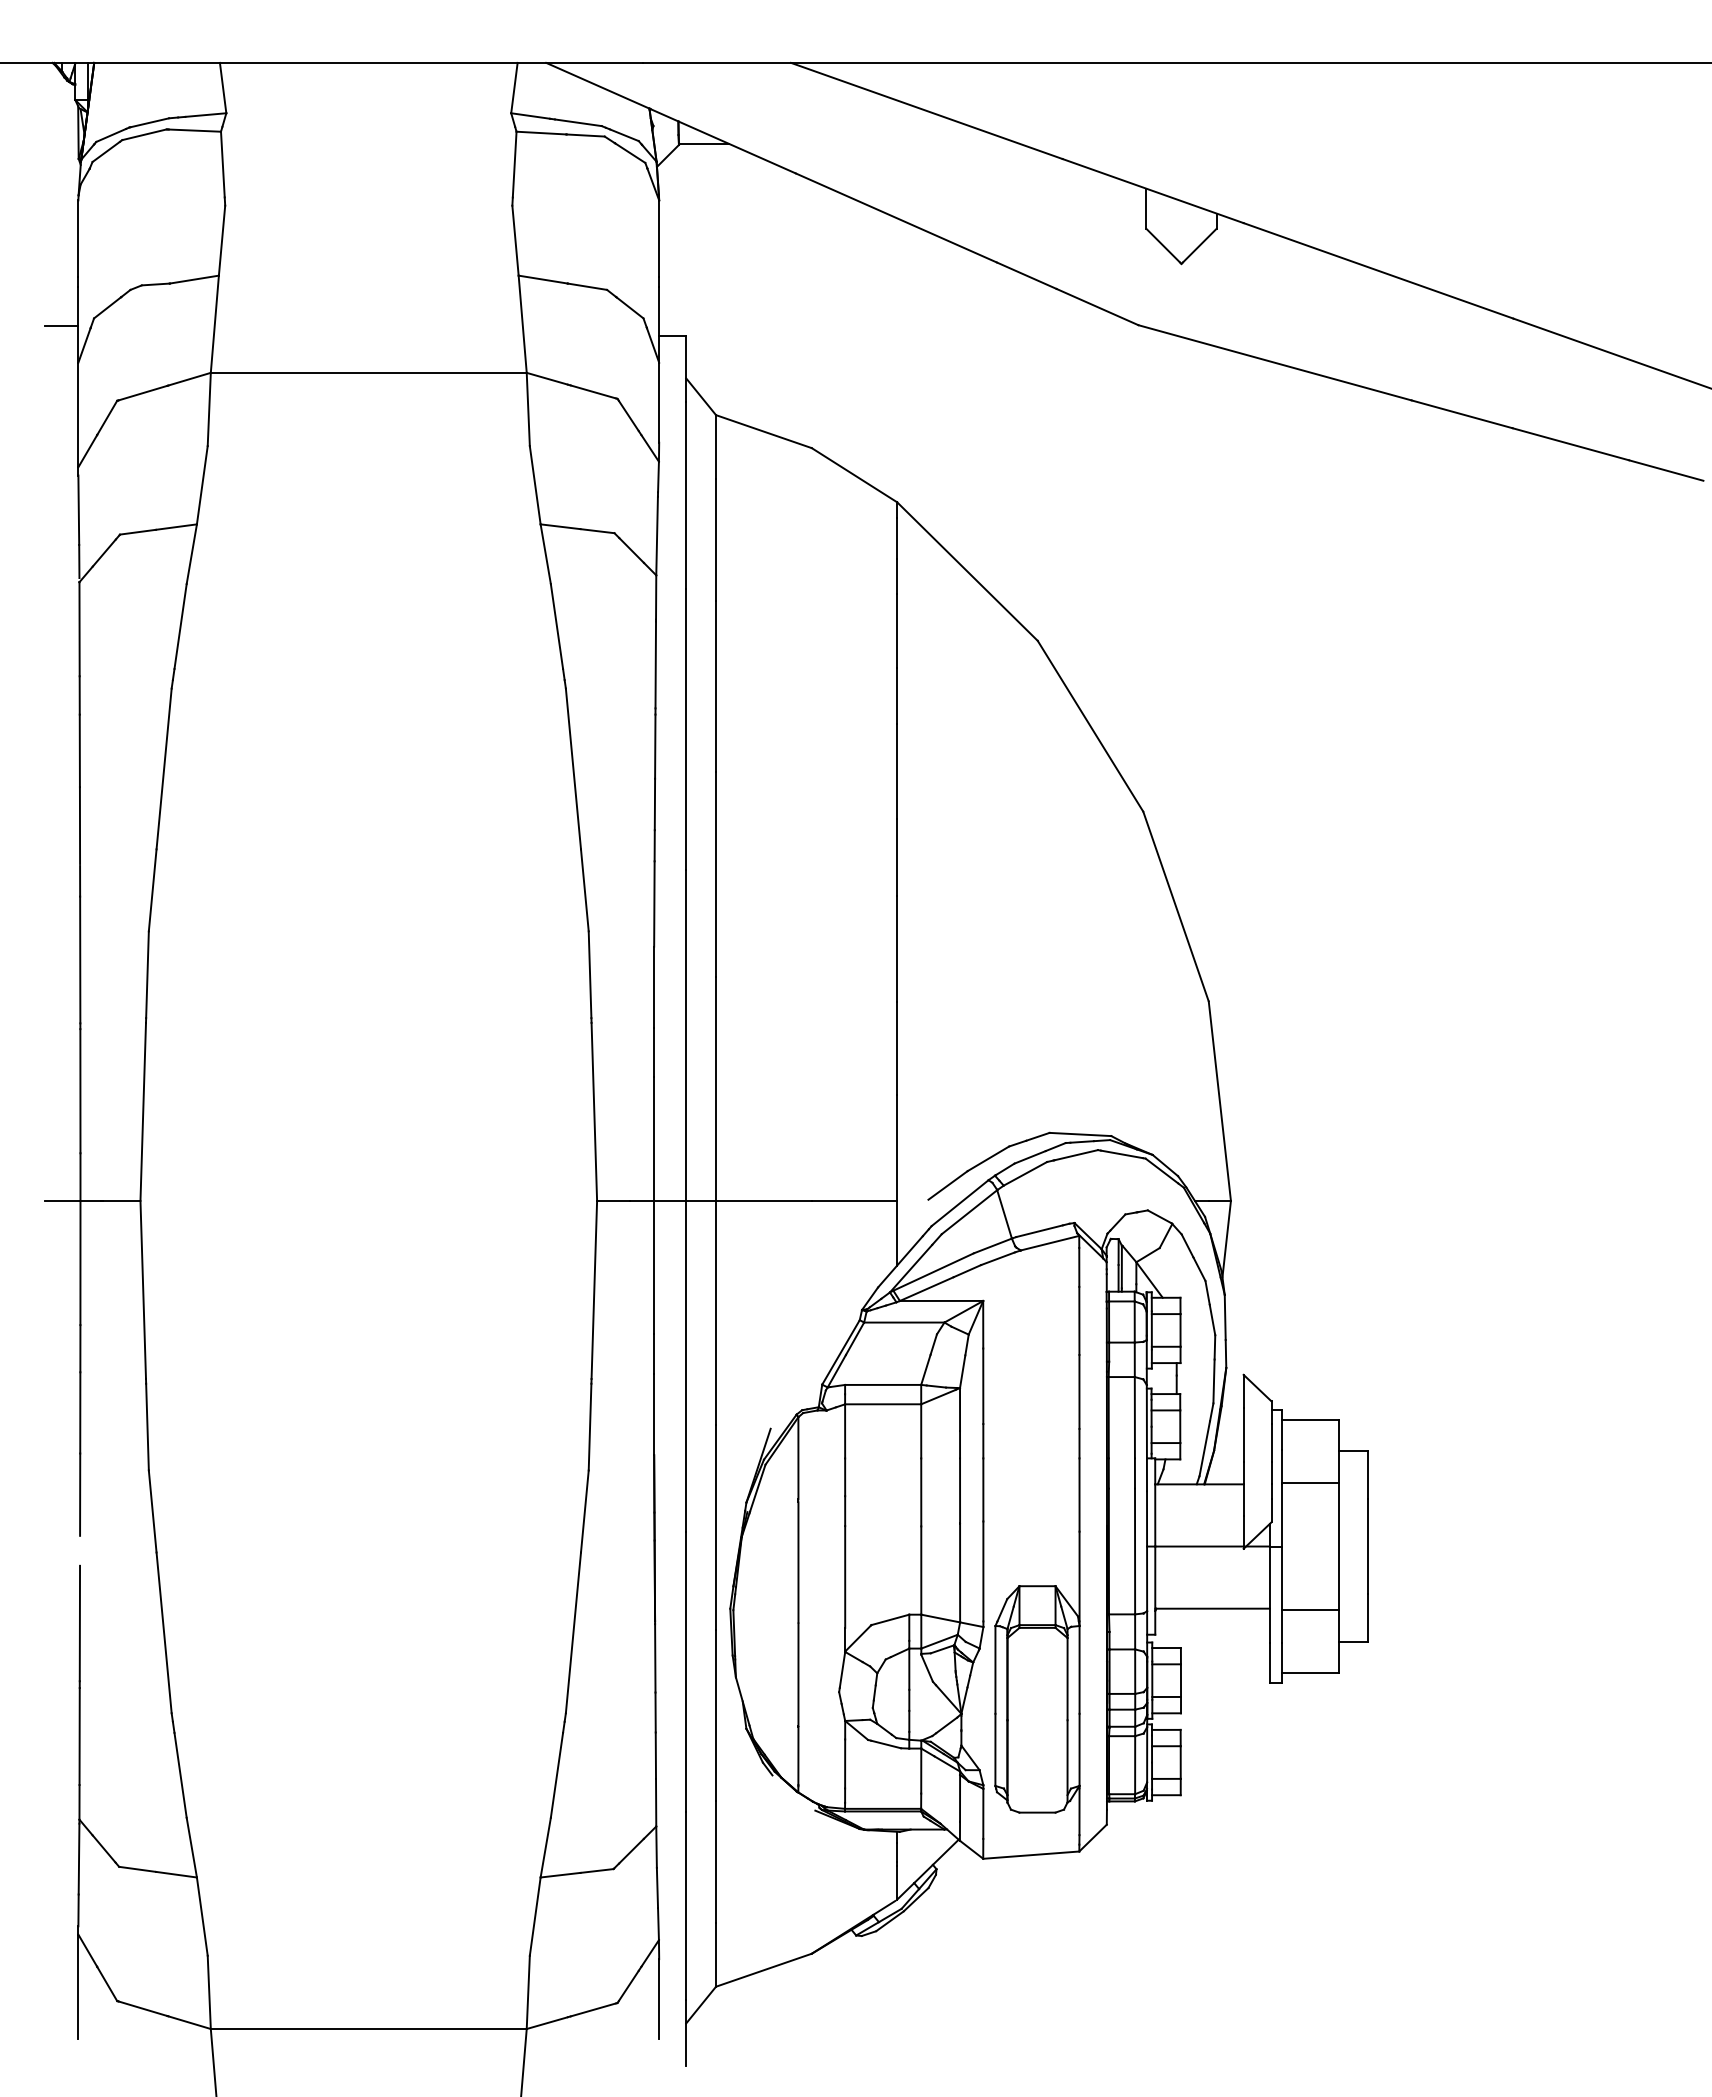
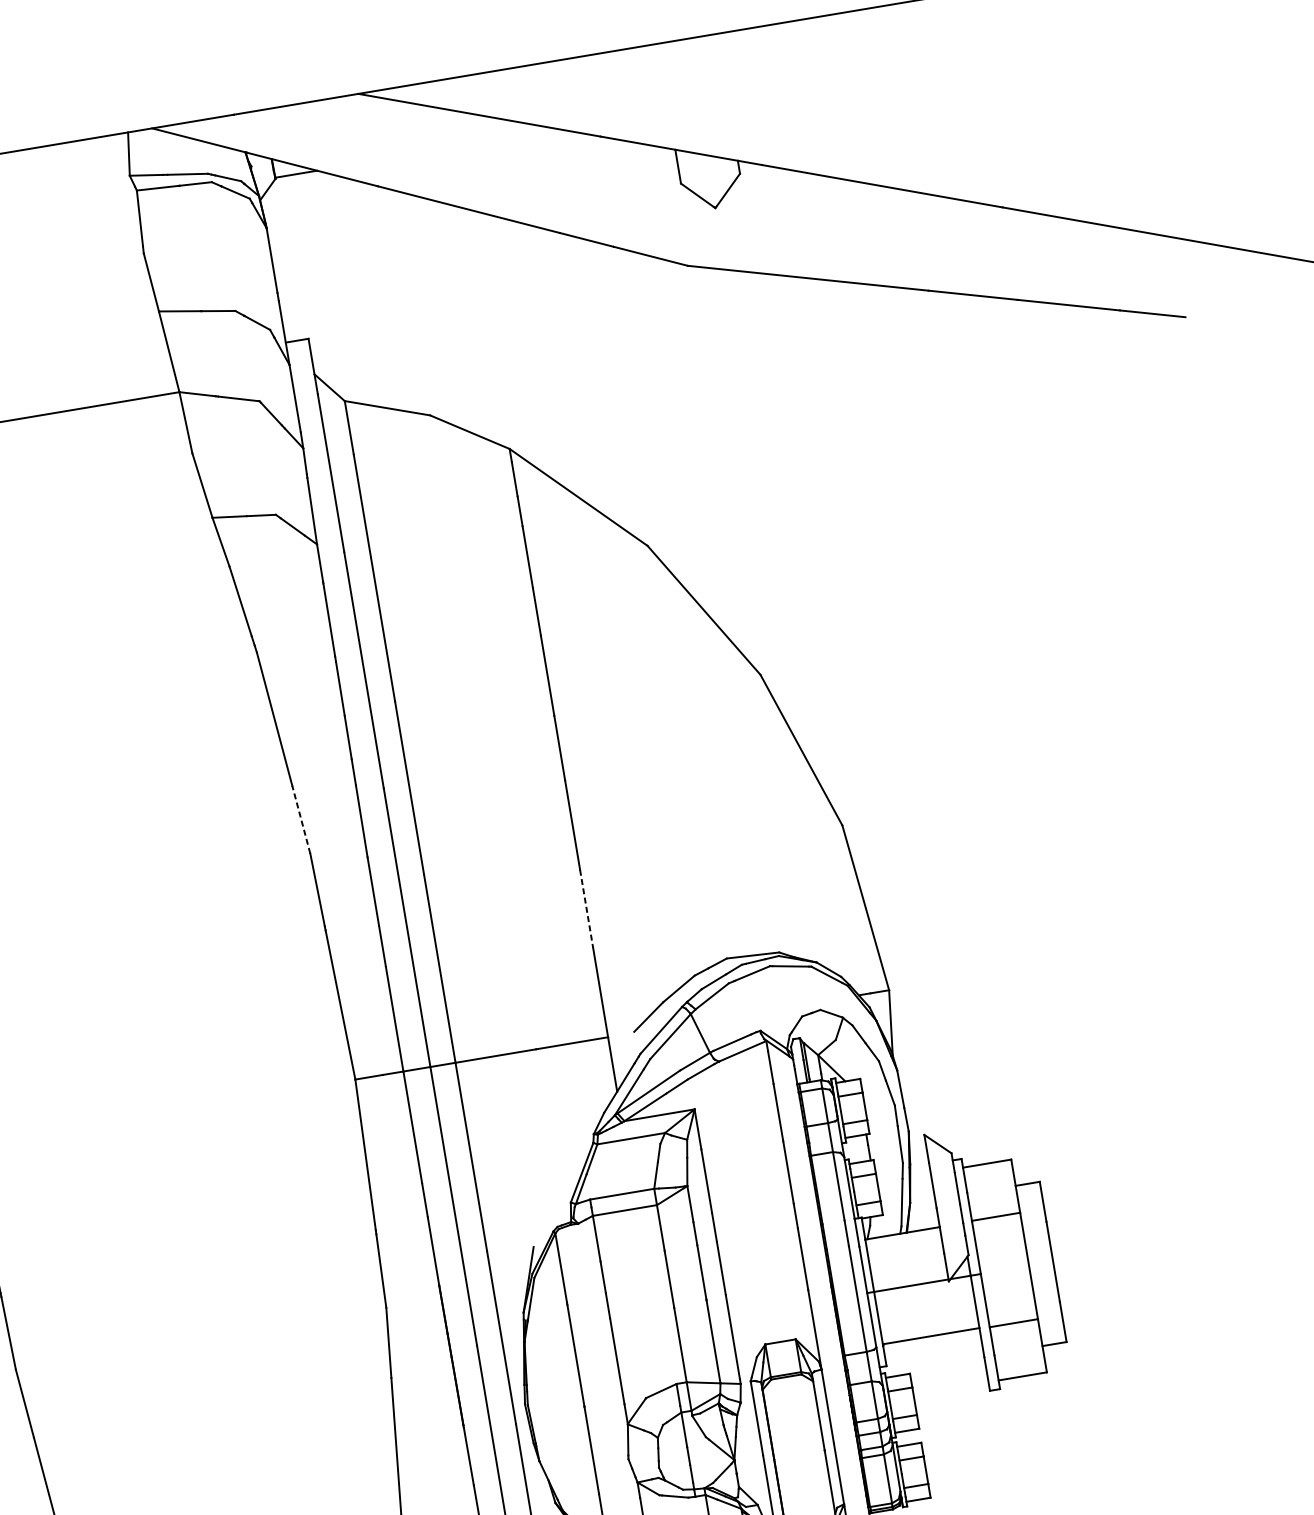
line: (584, 889) -> (300, 819), solid -> dashed
line: (897, 1048) -> (586, 908), solid -> dashed

